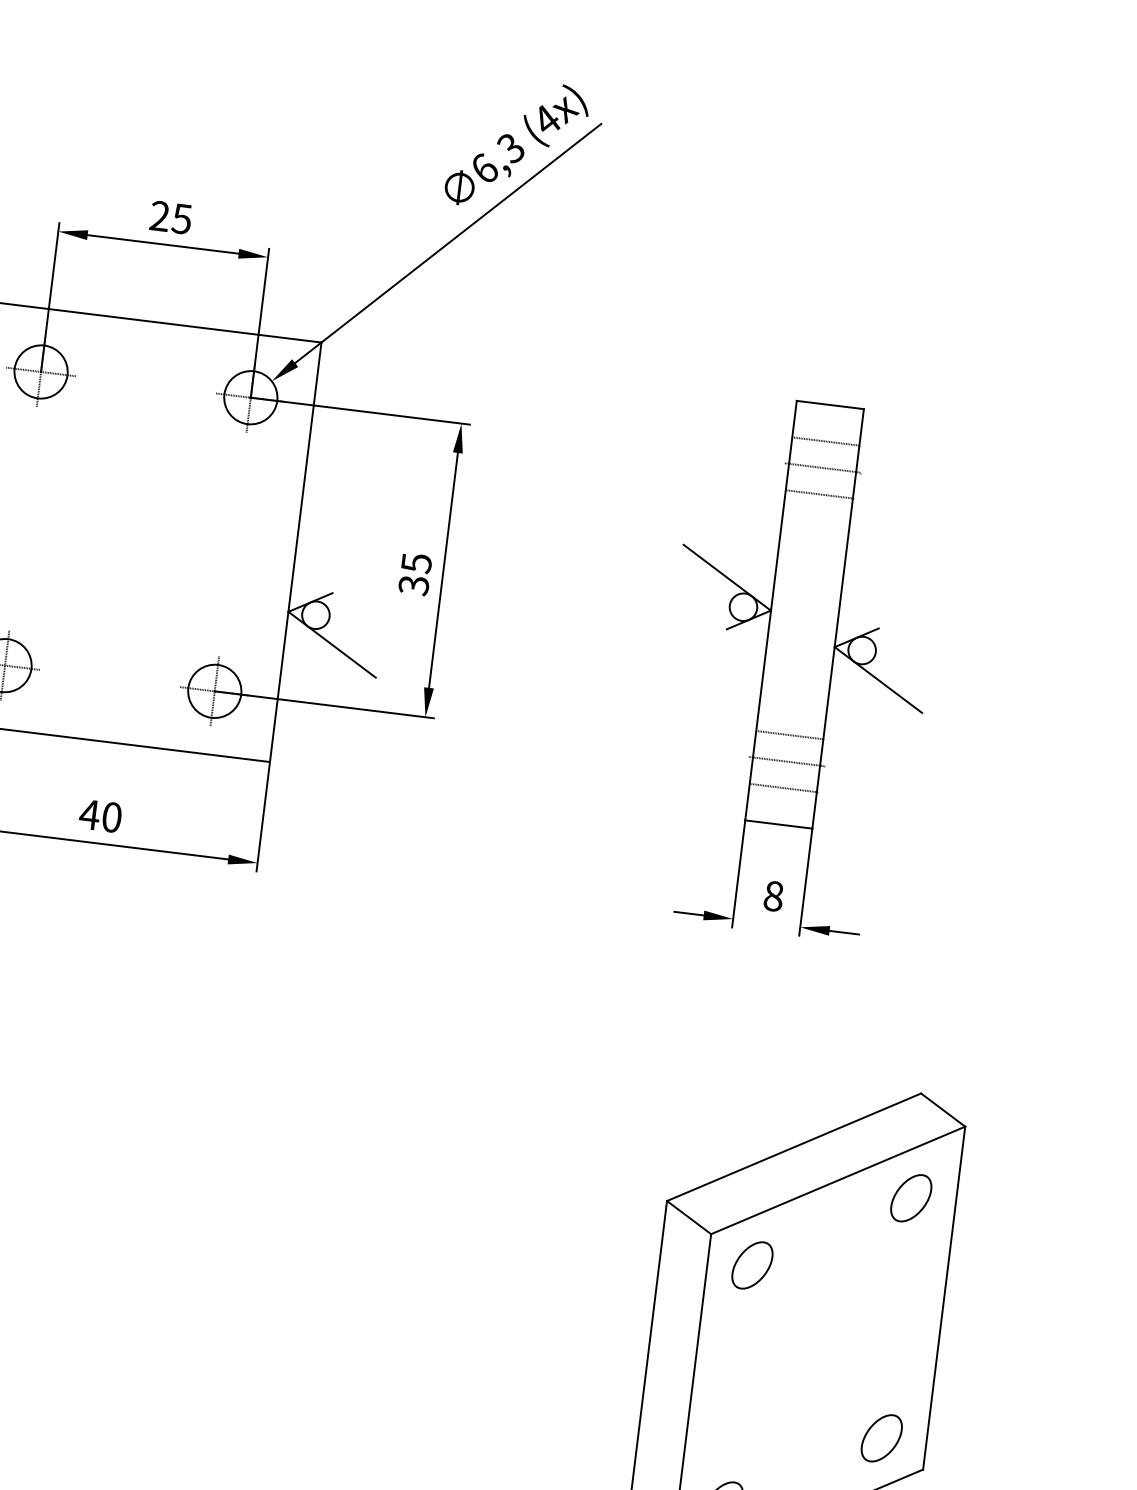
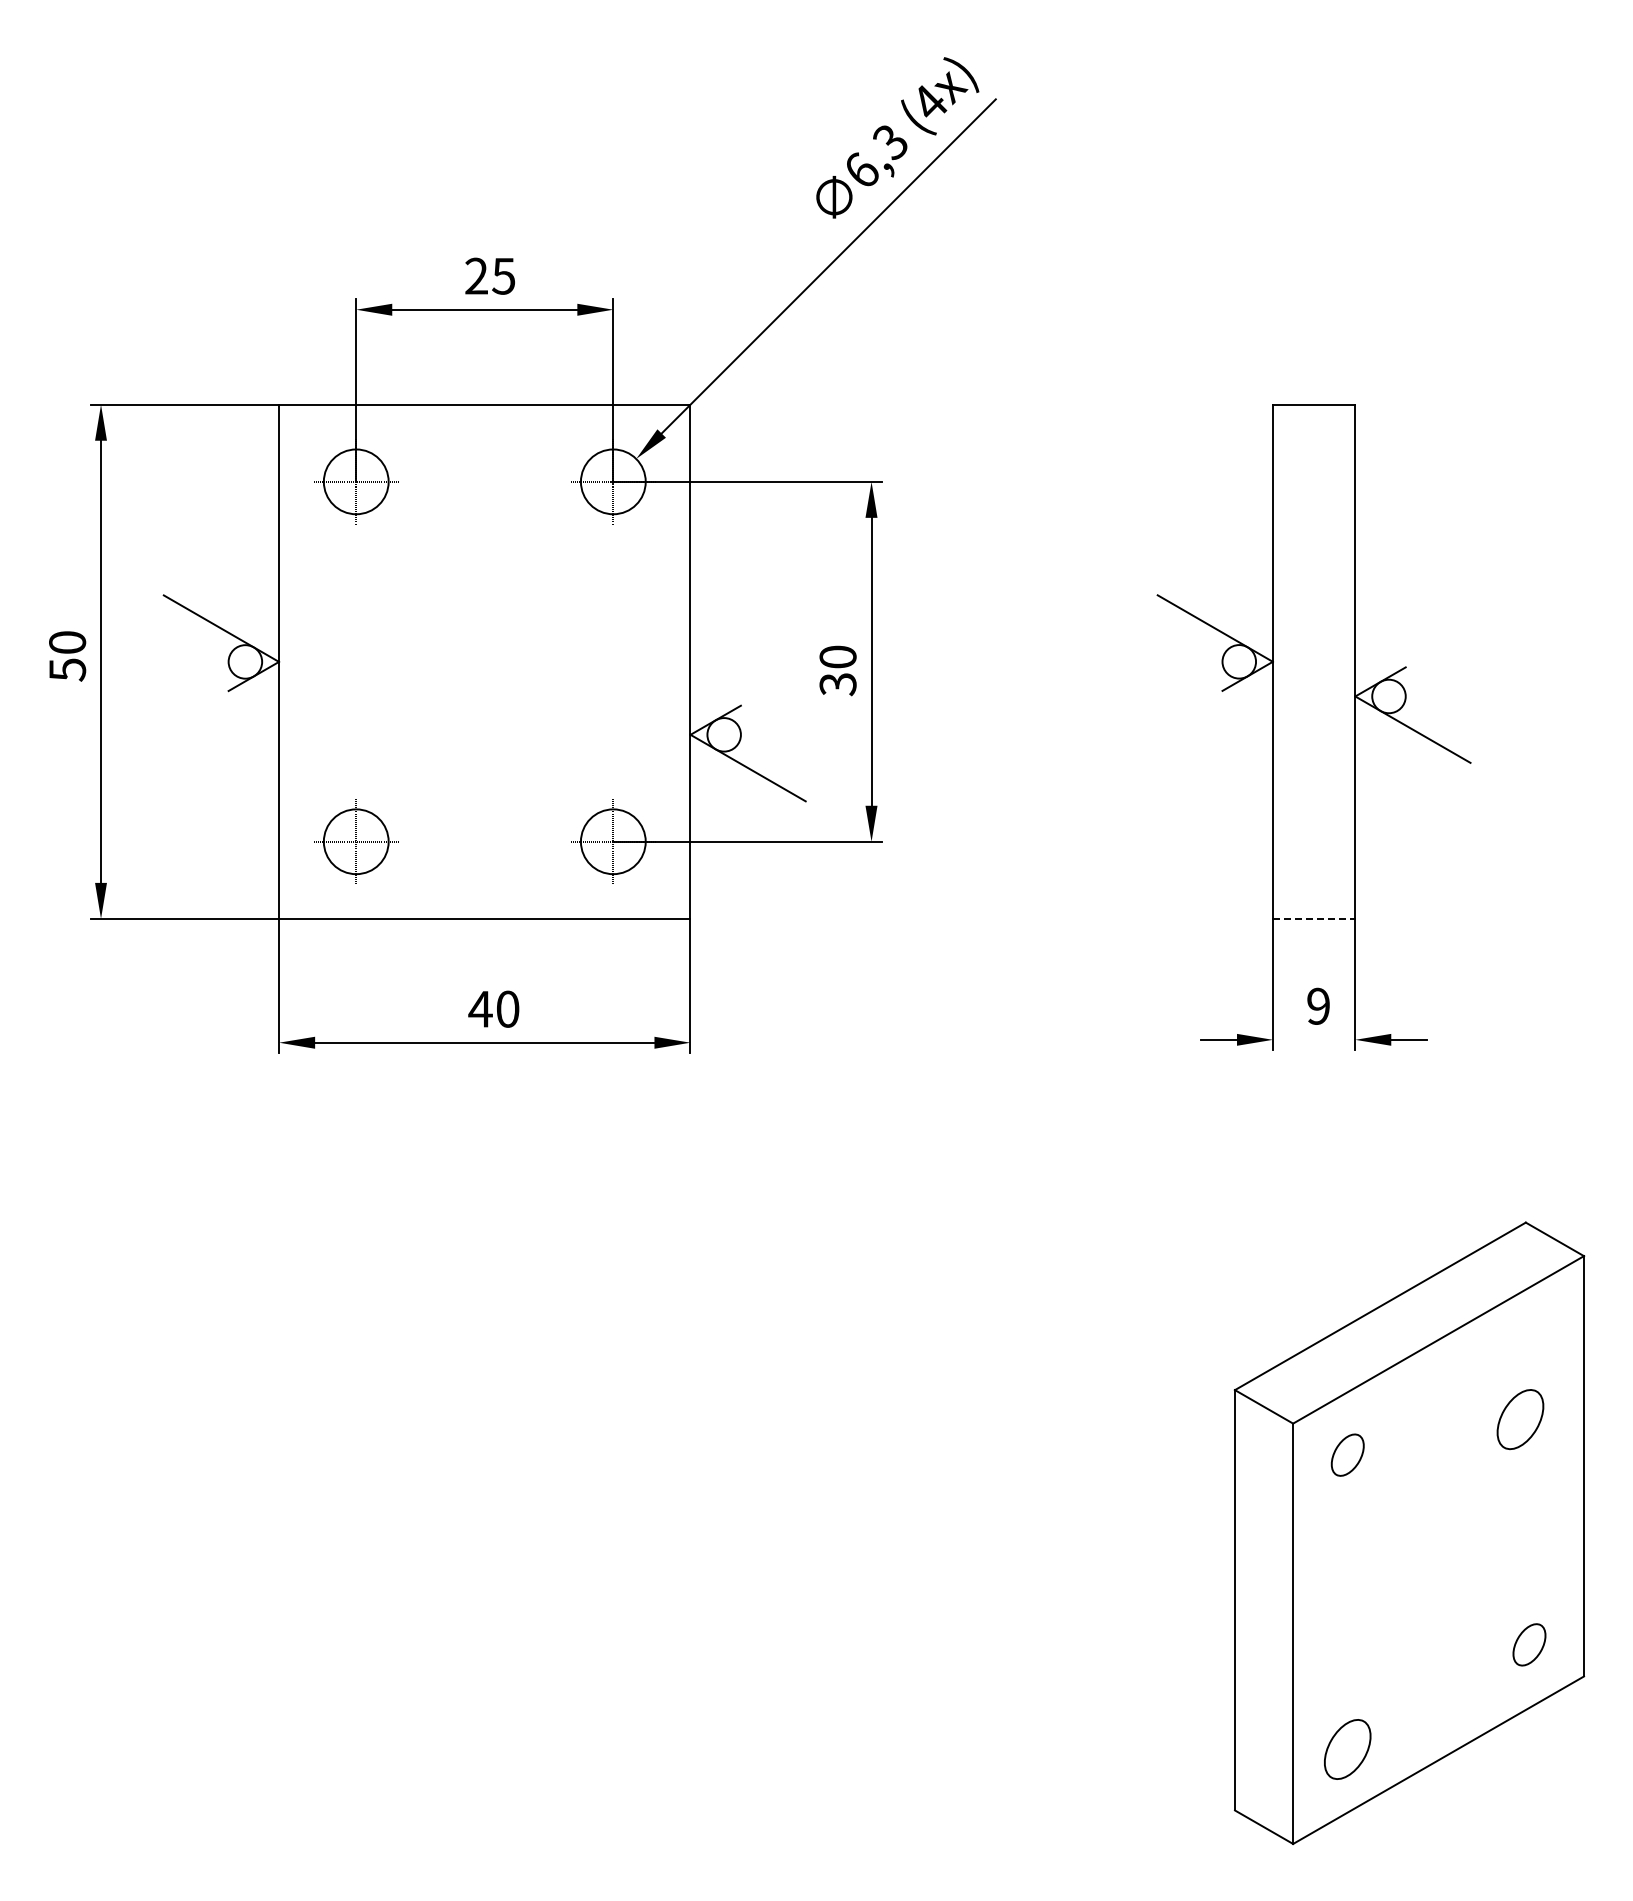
line: (826, 441) -> (1314, 449), removed
line: (822, 467) -> (1313, 481), removed
line: (819, 494) -> (1314, 514), removed
text: (416, 562) -> (837, 656), 35 -> 30
line: (790, 735) -> (1314, 809), removed
line: (786, 761) -> (1313, 841), removed
line: (783, 788) -> (1314, 874), removed
line: (779, 824) -> (1314, 918), solid -> dashed
text: (773, 895) -> (1318, 1005), 8 -> 9
part: (911, 1198) -> (1520, 1419), moved
part: (752, 1264) -> (1347, 1454), size x0.7
part: (881, 1438) -> (1529, 1644), size x0.7

